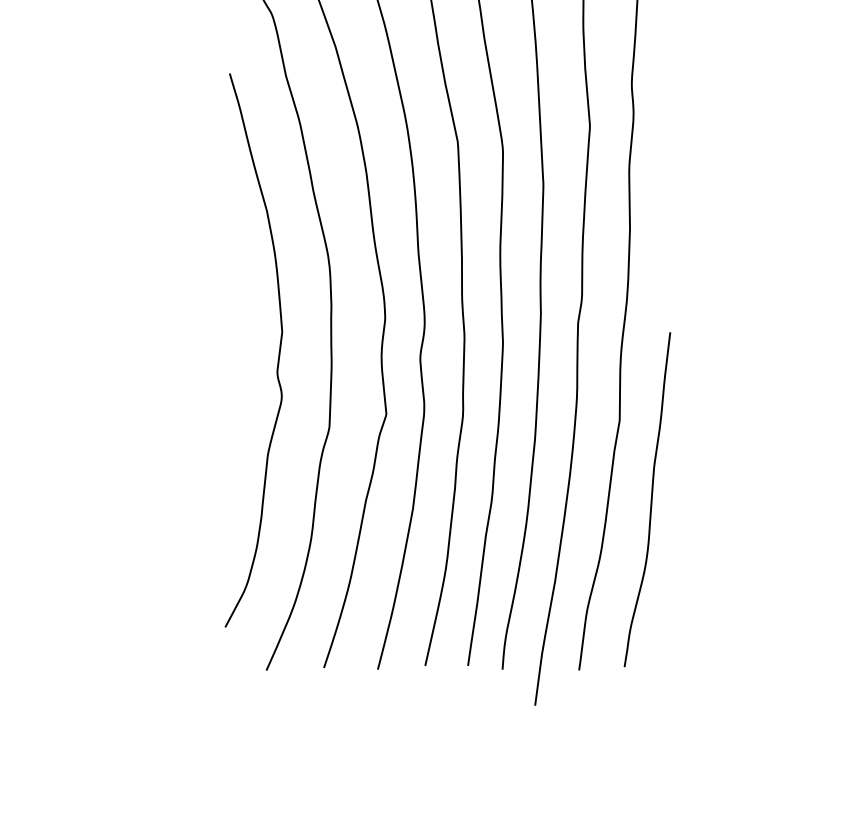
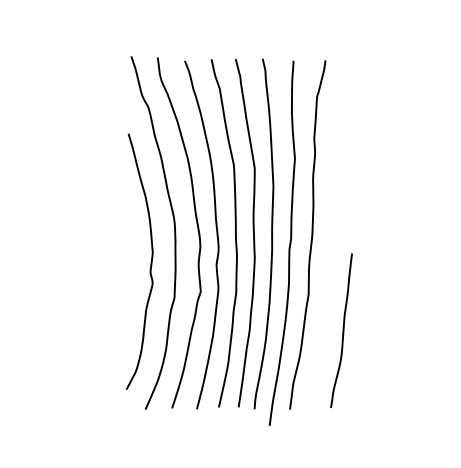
curve: (649, 499) -> (342, 330), moved

